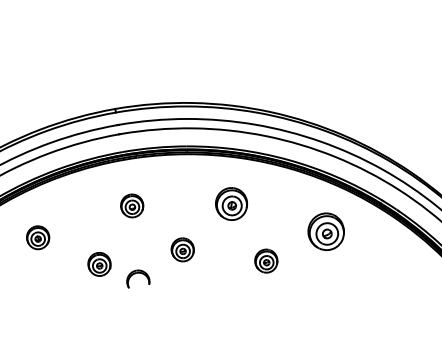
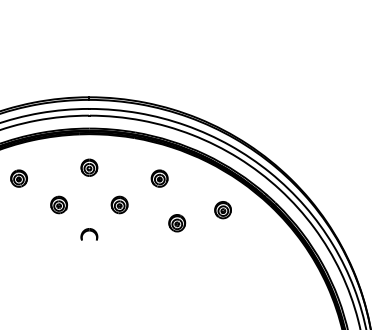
part: (231, 203) -> (159, 178), size x0.71
part: (325, 232) -> (222, 210), size x0.62
part: (137, 278) -> (89, 234), moved

